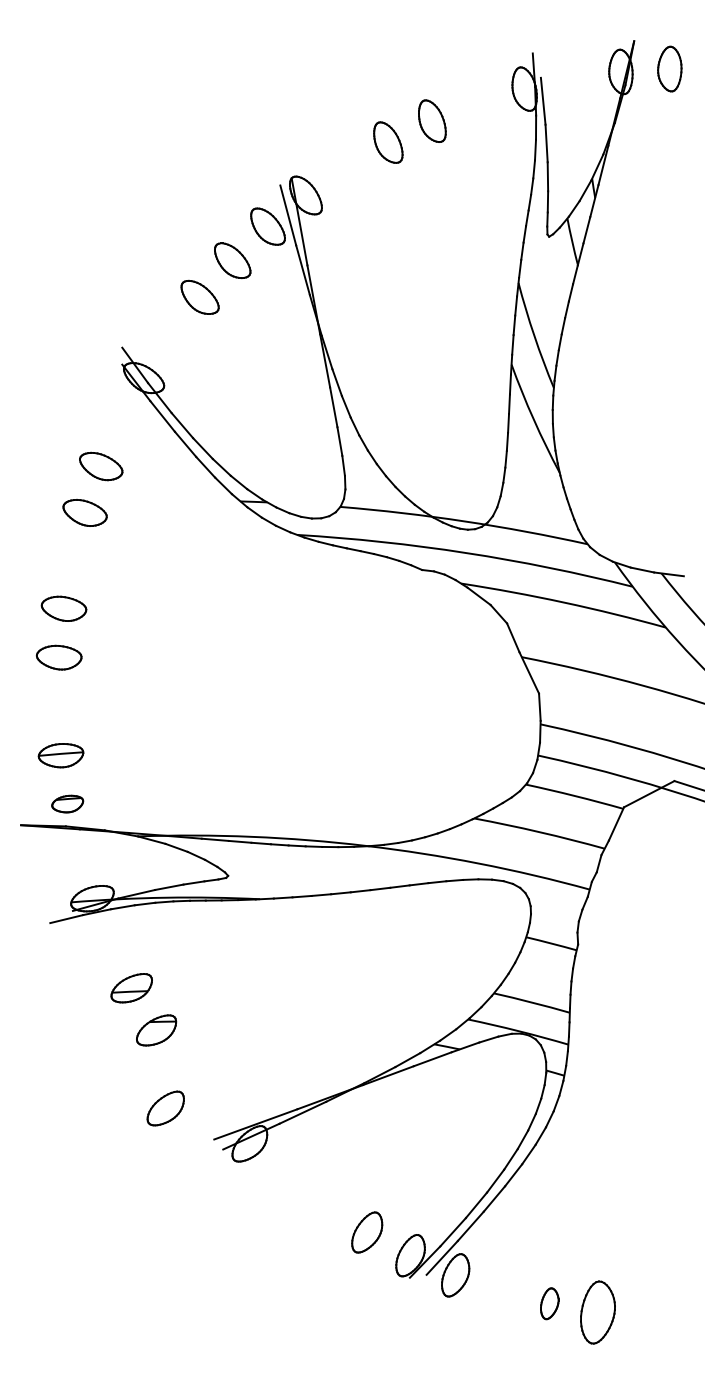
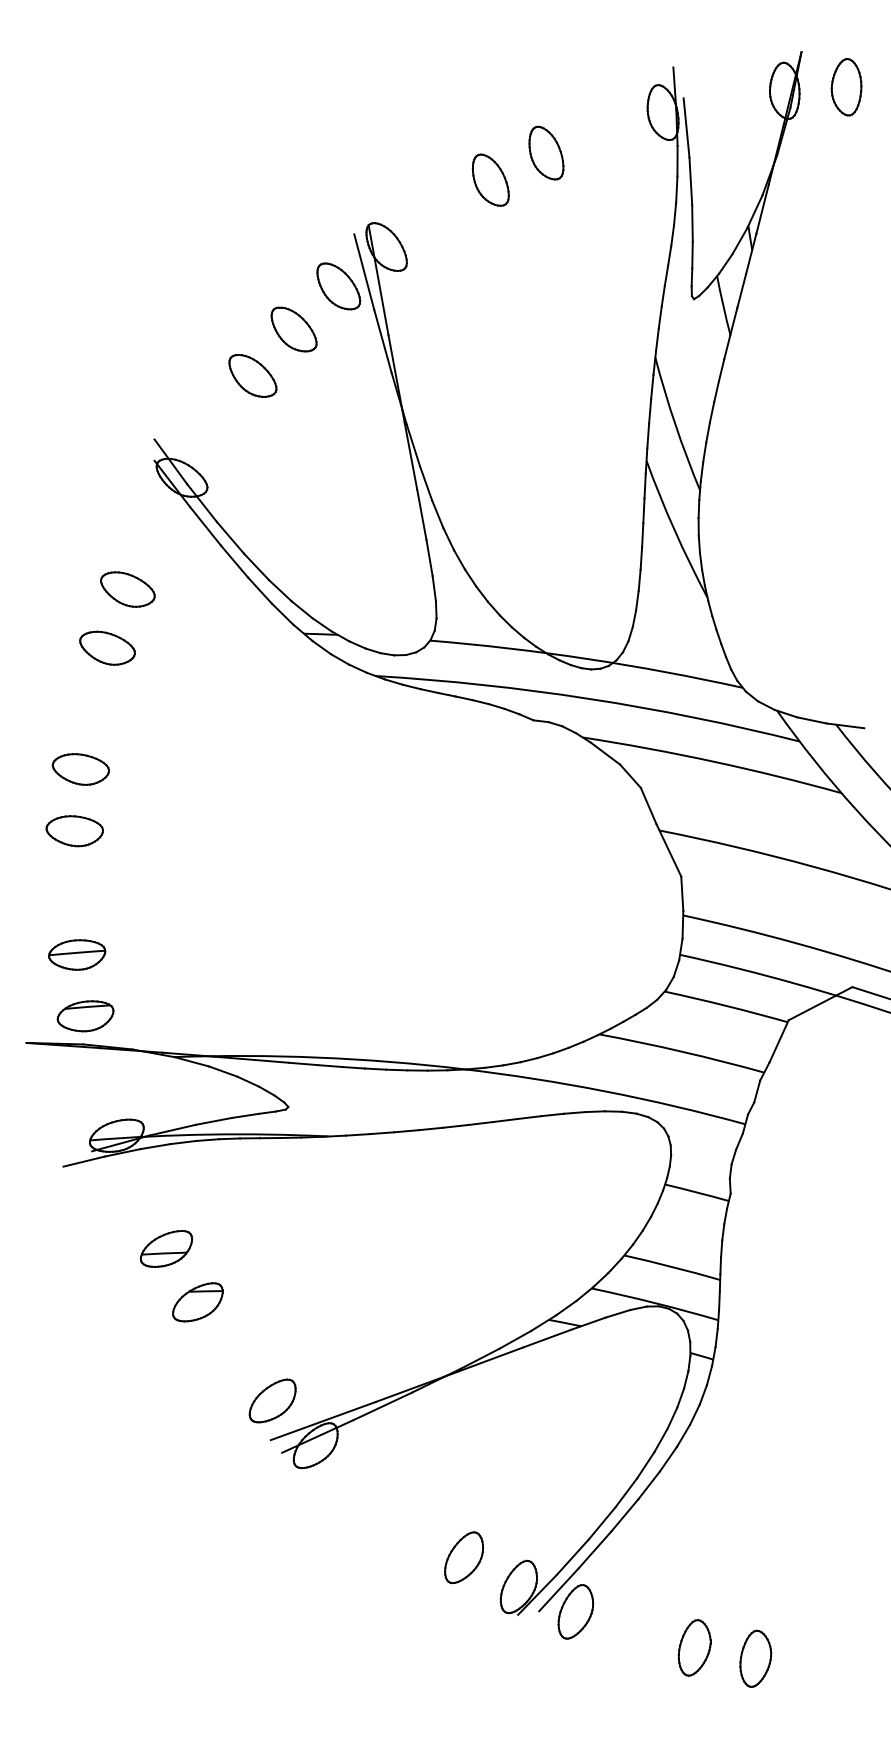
part: (67, 803) -> (85, 1015), size x1.43
part: (165, 1108) -> (272, 1400), moved
part: (549, 1303) -> (694, 1647), size x1.43
part: (597, 1312) -> (755, 1658), size x0.71

